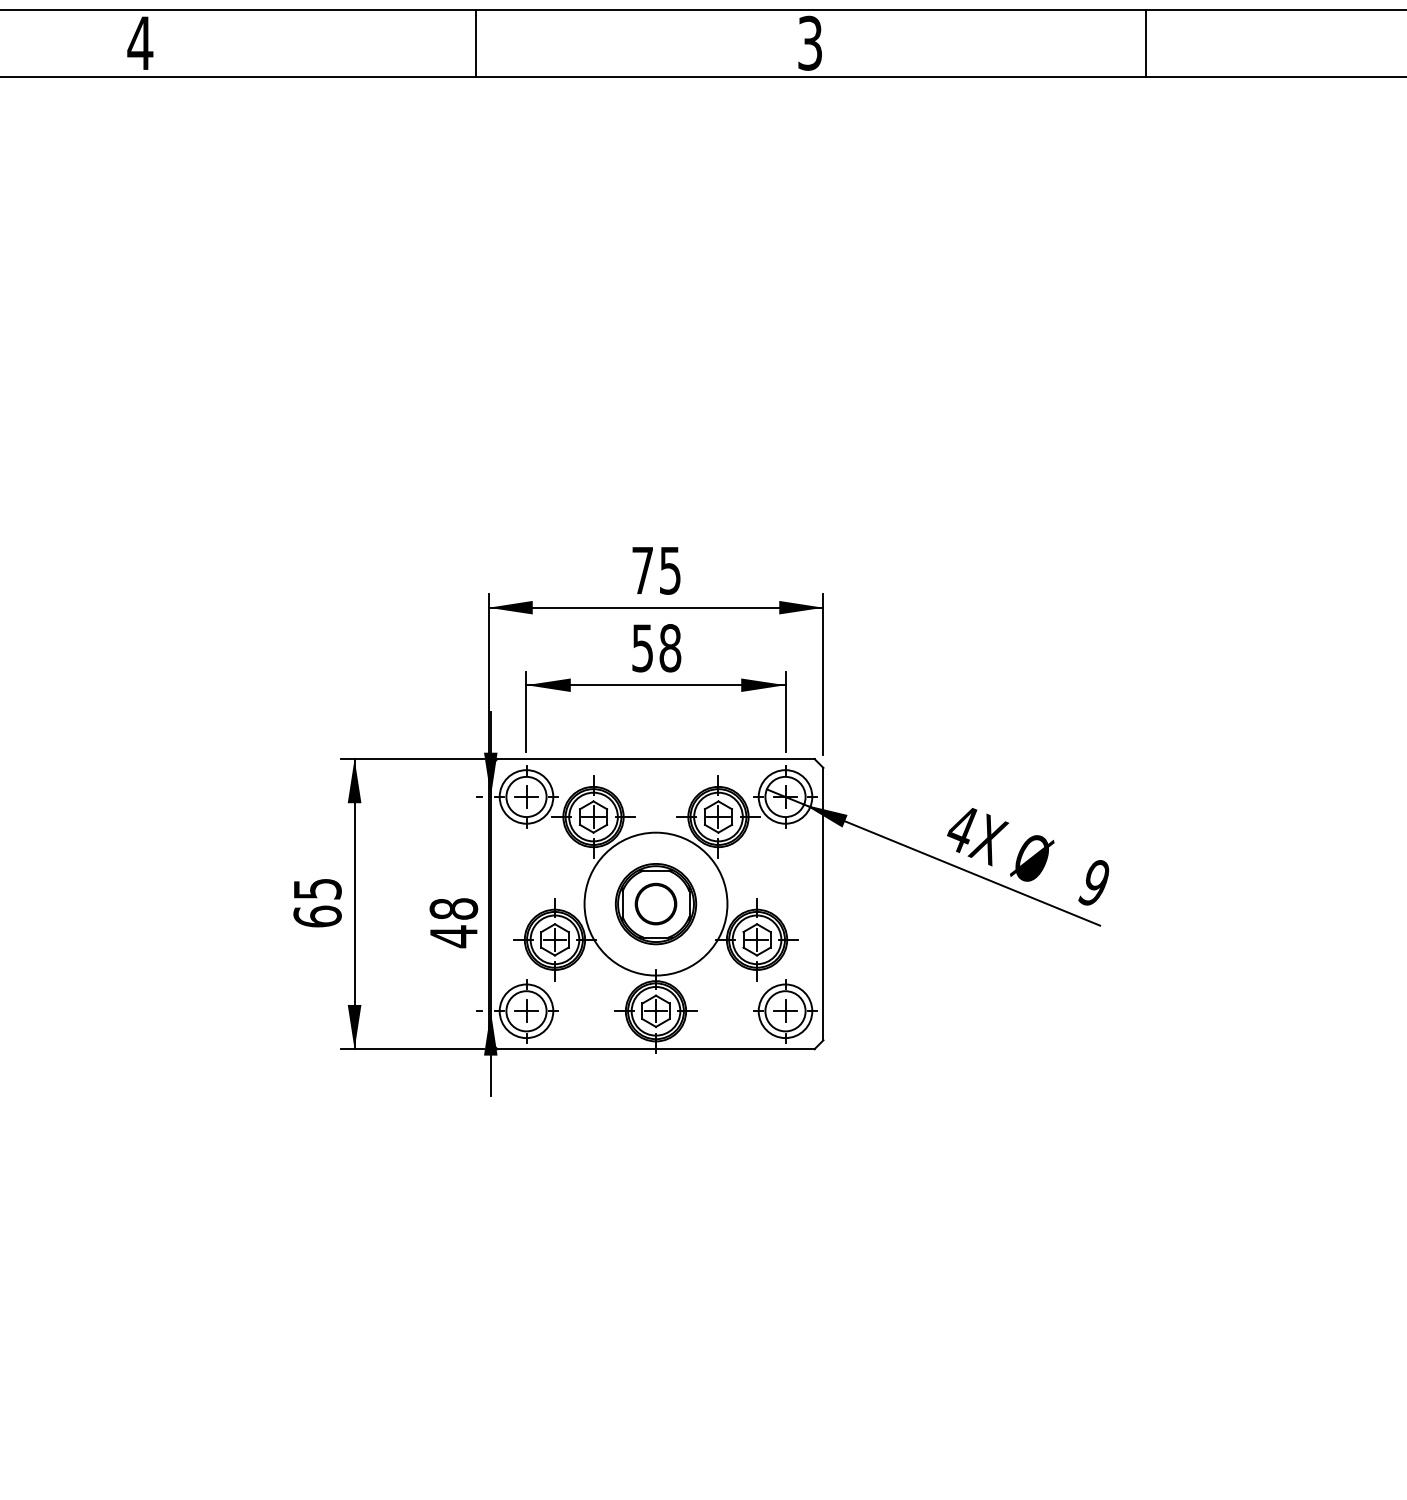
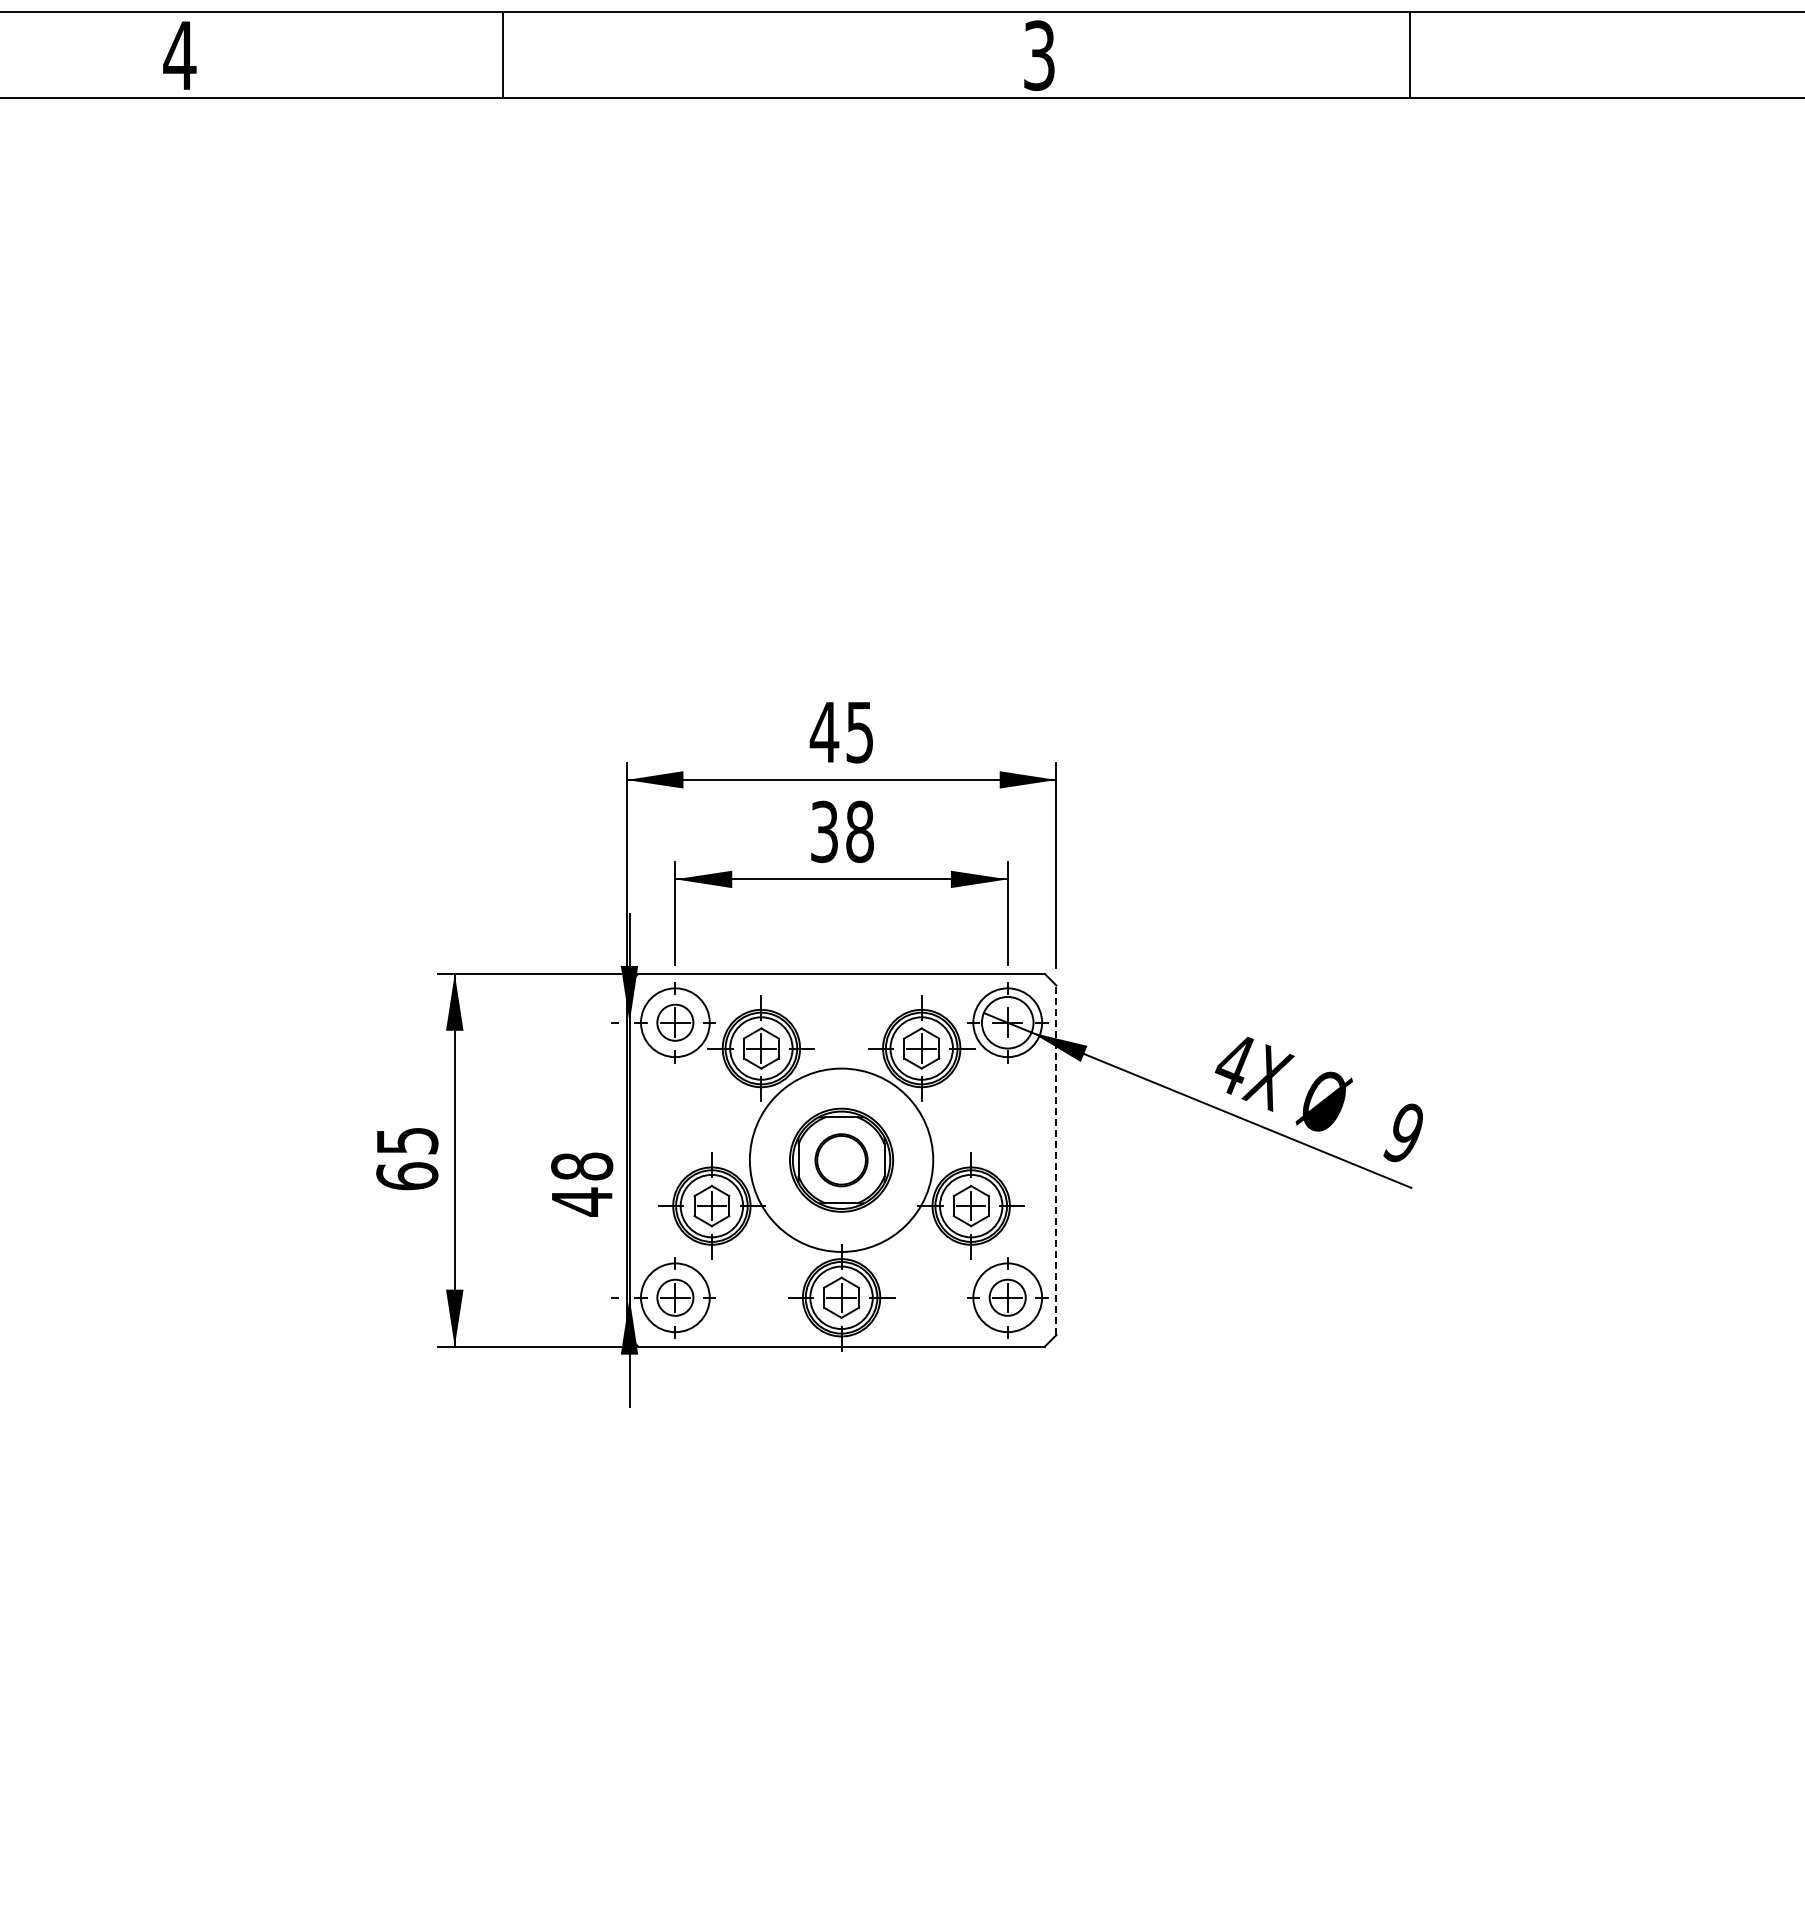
line: (475, 43) -> (502, 55), moved
line: (1146, 43) -> (1410, 55), moved
text: (642, 570) -> (824, 732), 75 -> 45
text: (642, 647) -> (824, 831), 58 -> 38
circle: (526, 796) -> (675, 1022), size x0.7
line: (823, 904) -> (1056, 1160), solid -> dashed
circle: (526, 1011) -> (675, 1297), size x0.7
circle: (785, 1011) -> (1007, 1297), size x0.7

